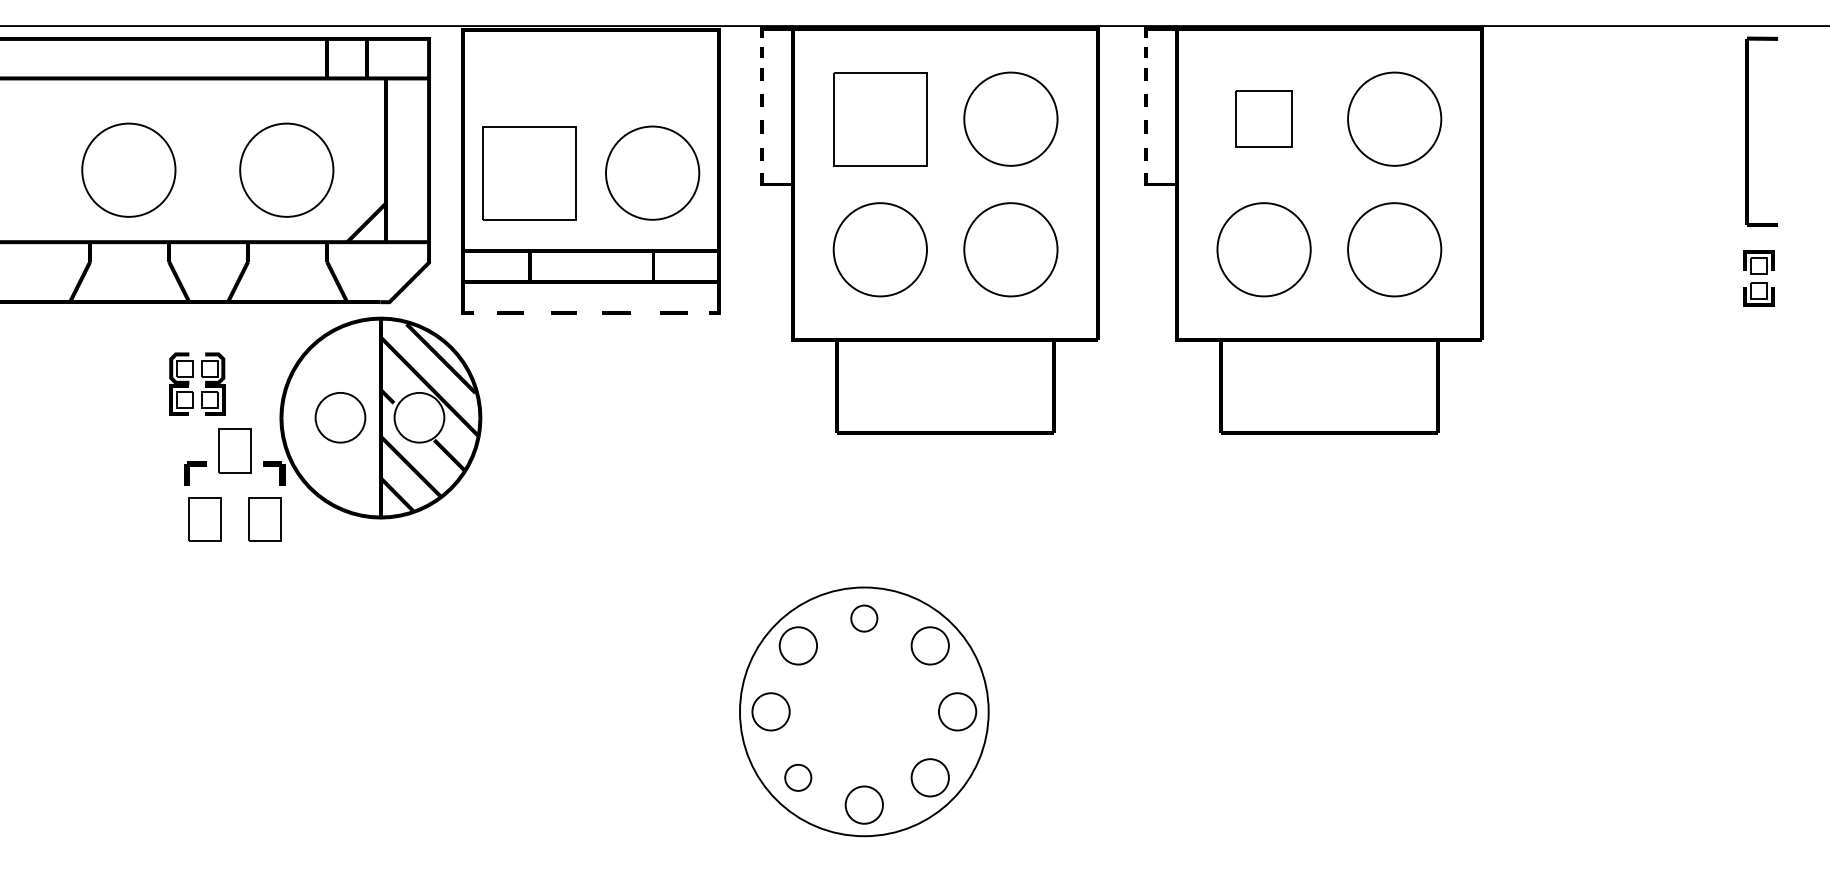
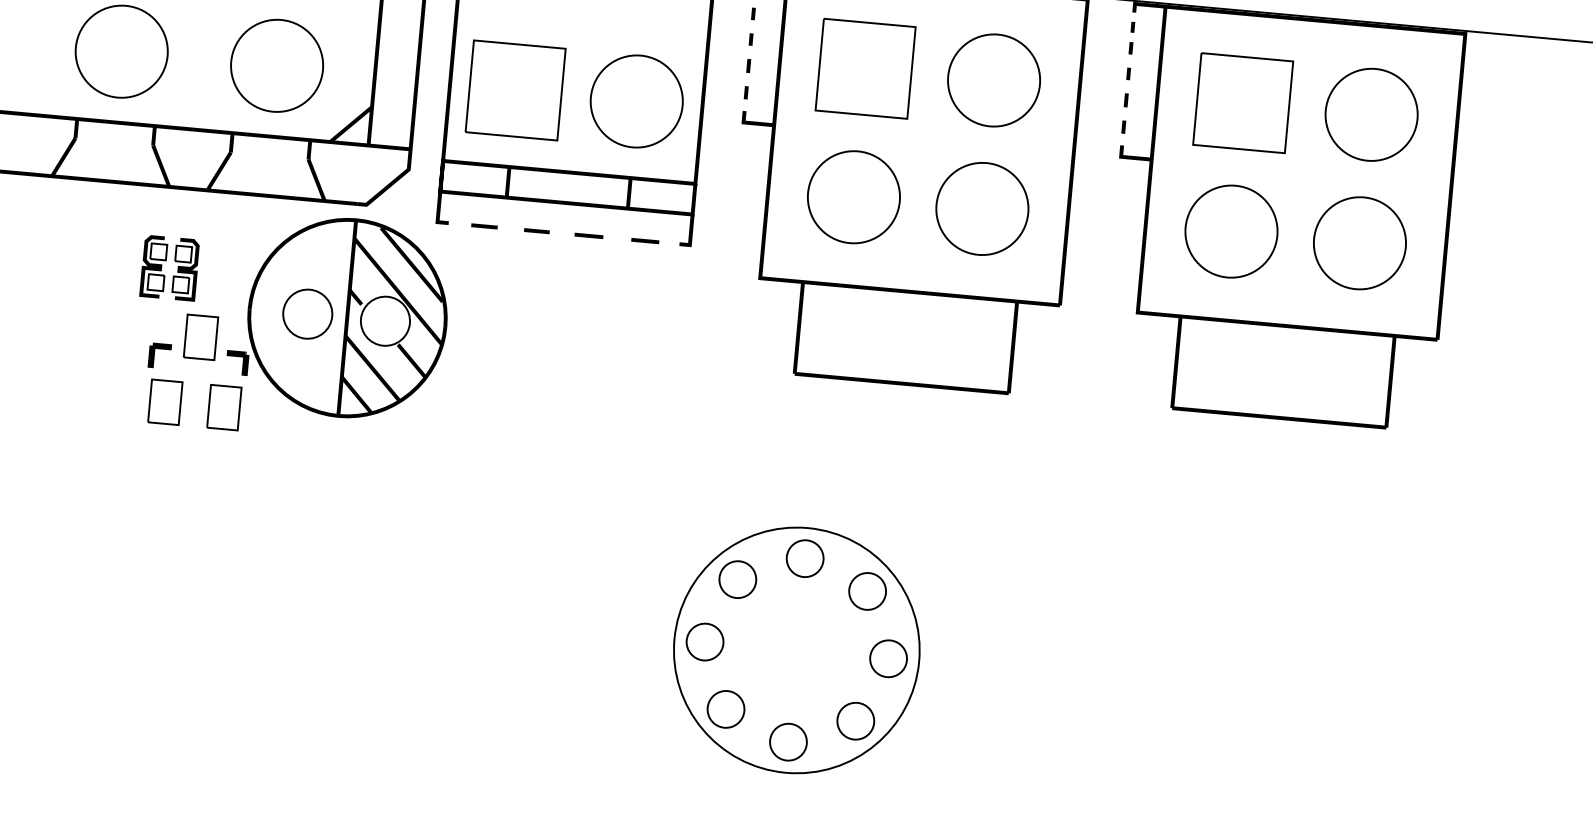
part: (1263, 119) -> (1242, 103), size x1.67
circle: (863, 618) -> (804, 558), size x1.43
circle: (797, 777) -> (725, 709), size x1.43

